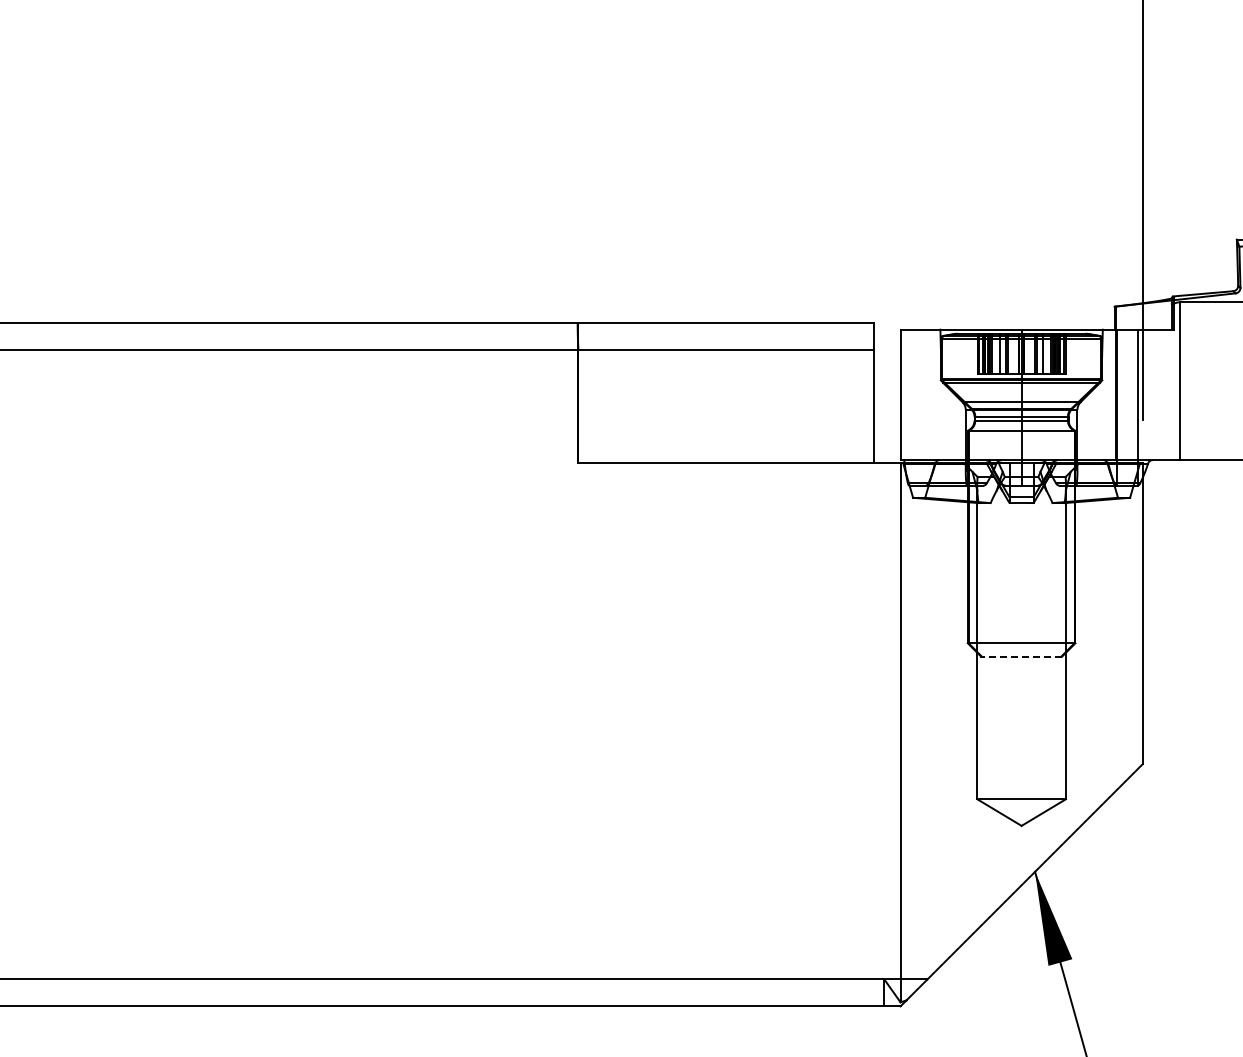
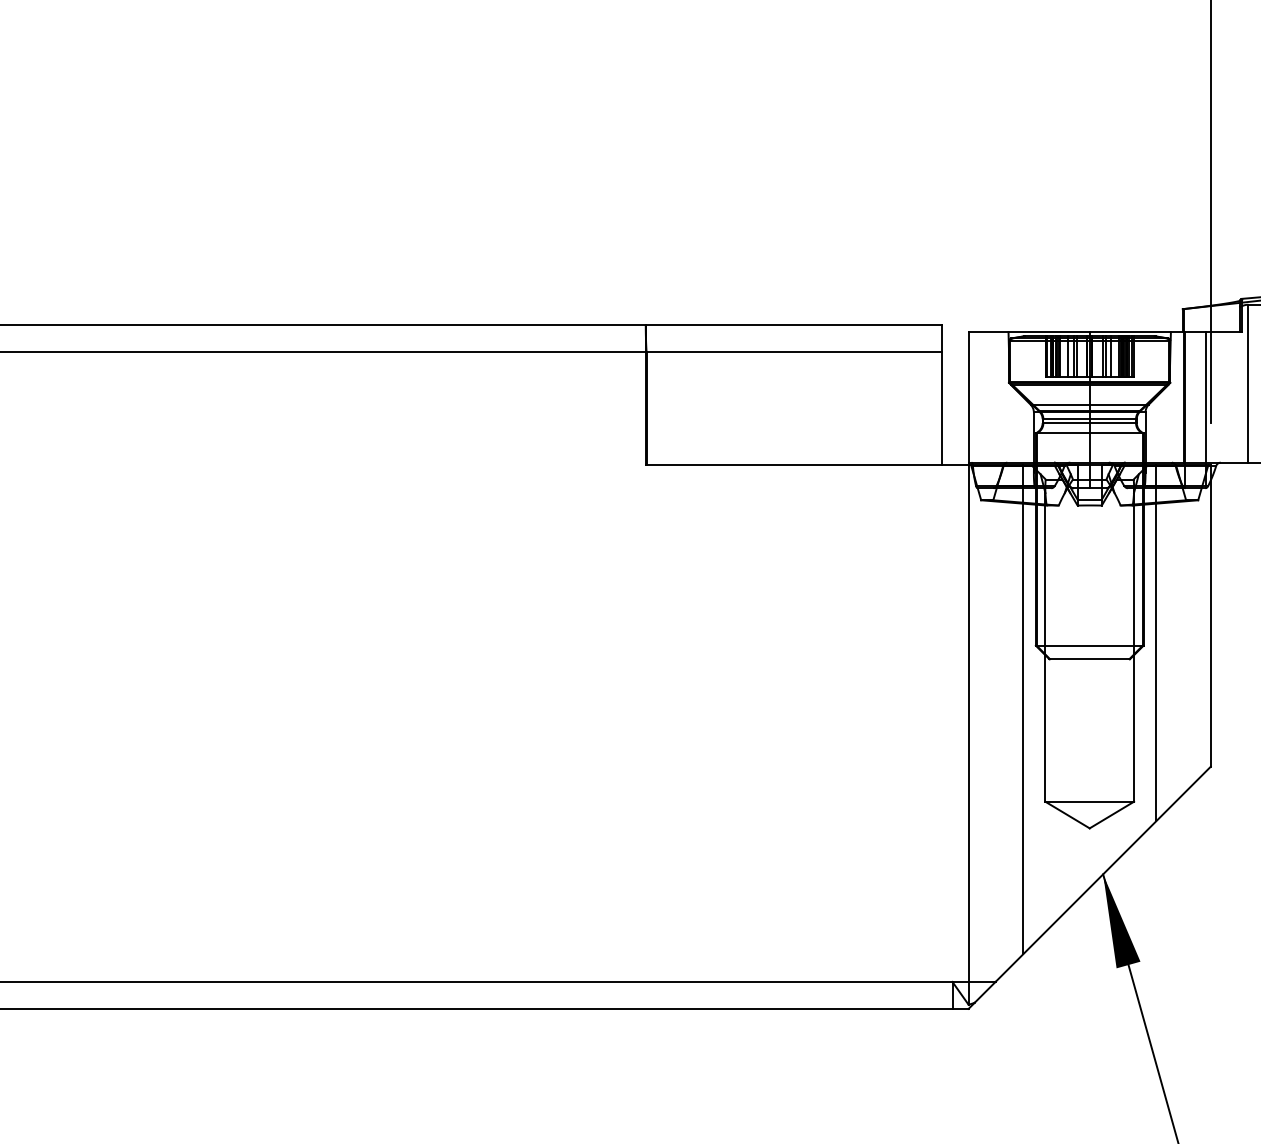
line: (1088, 641) -> (1156, 643), added
line: (1021, 657) -> (1089, 659), dashed -> solid
line: (955, 707) -> (1023, 709), added

